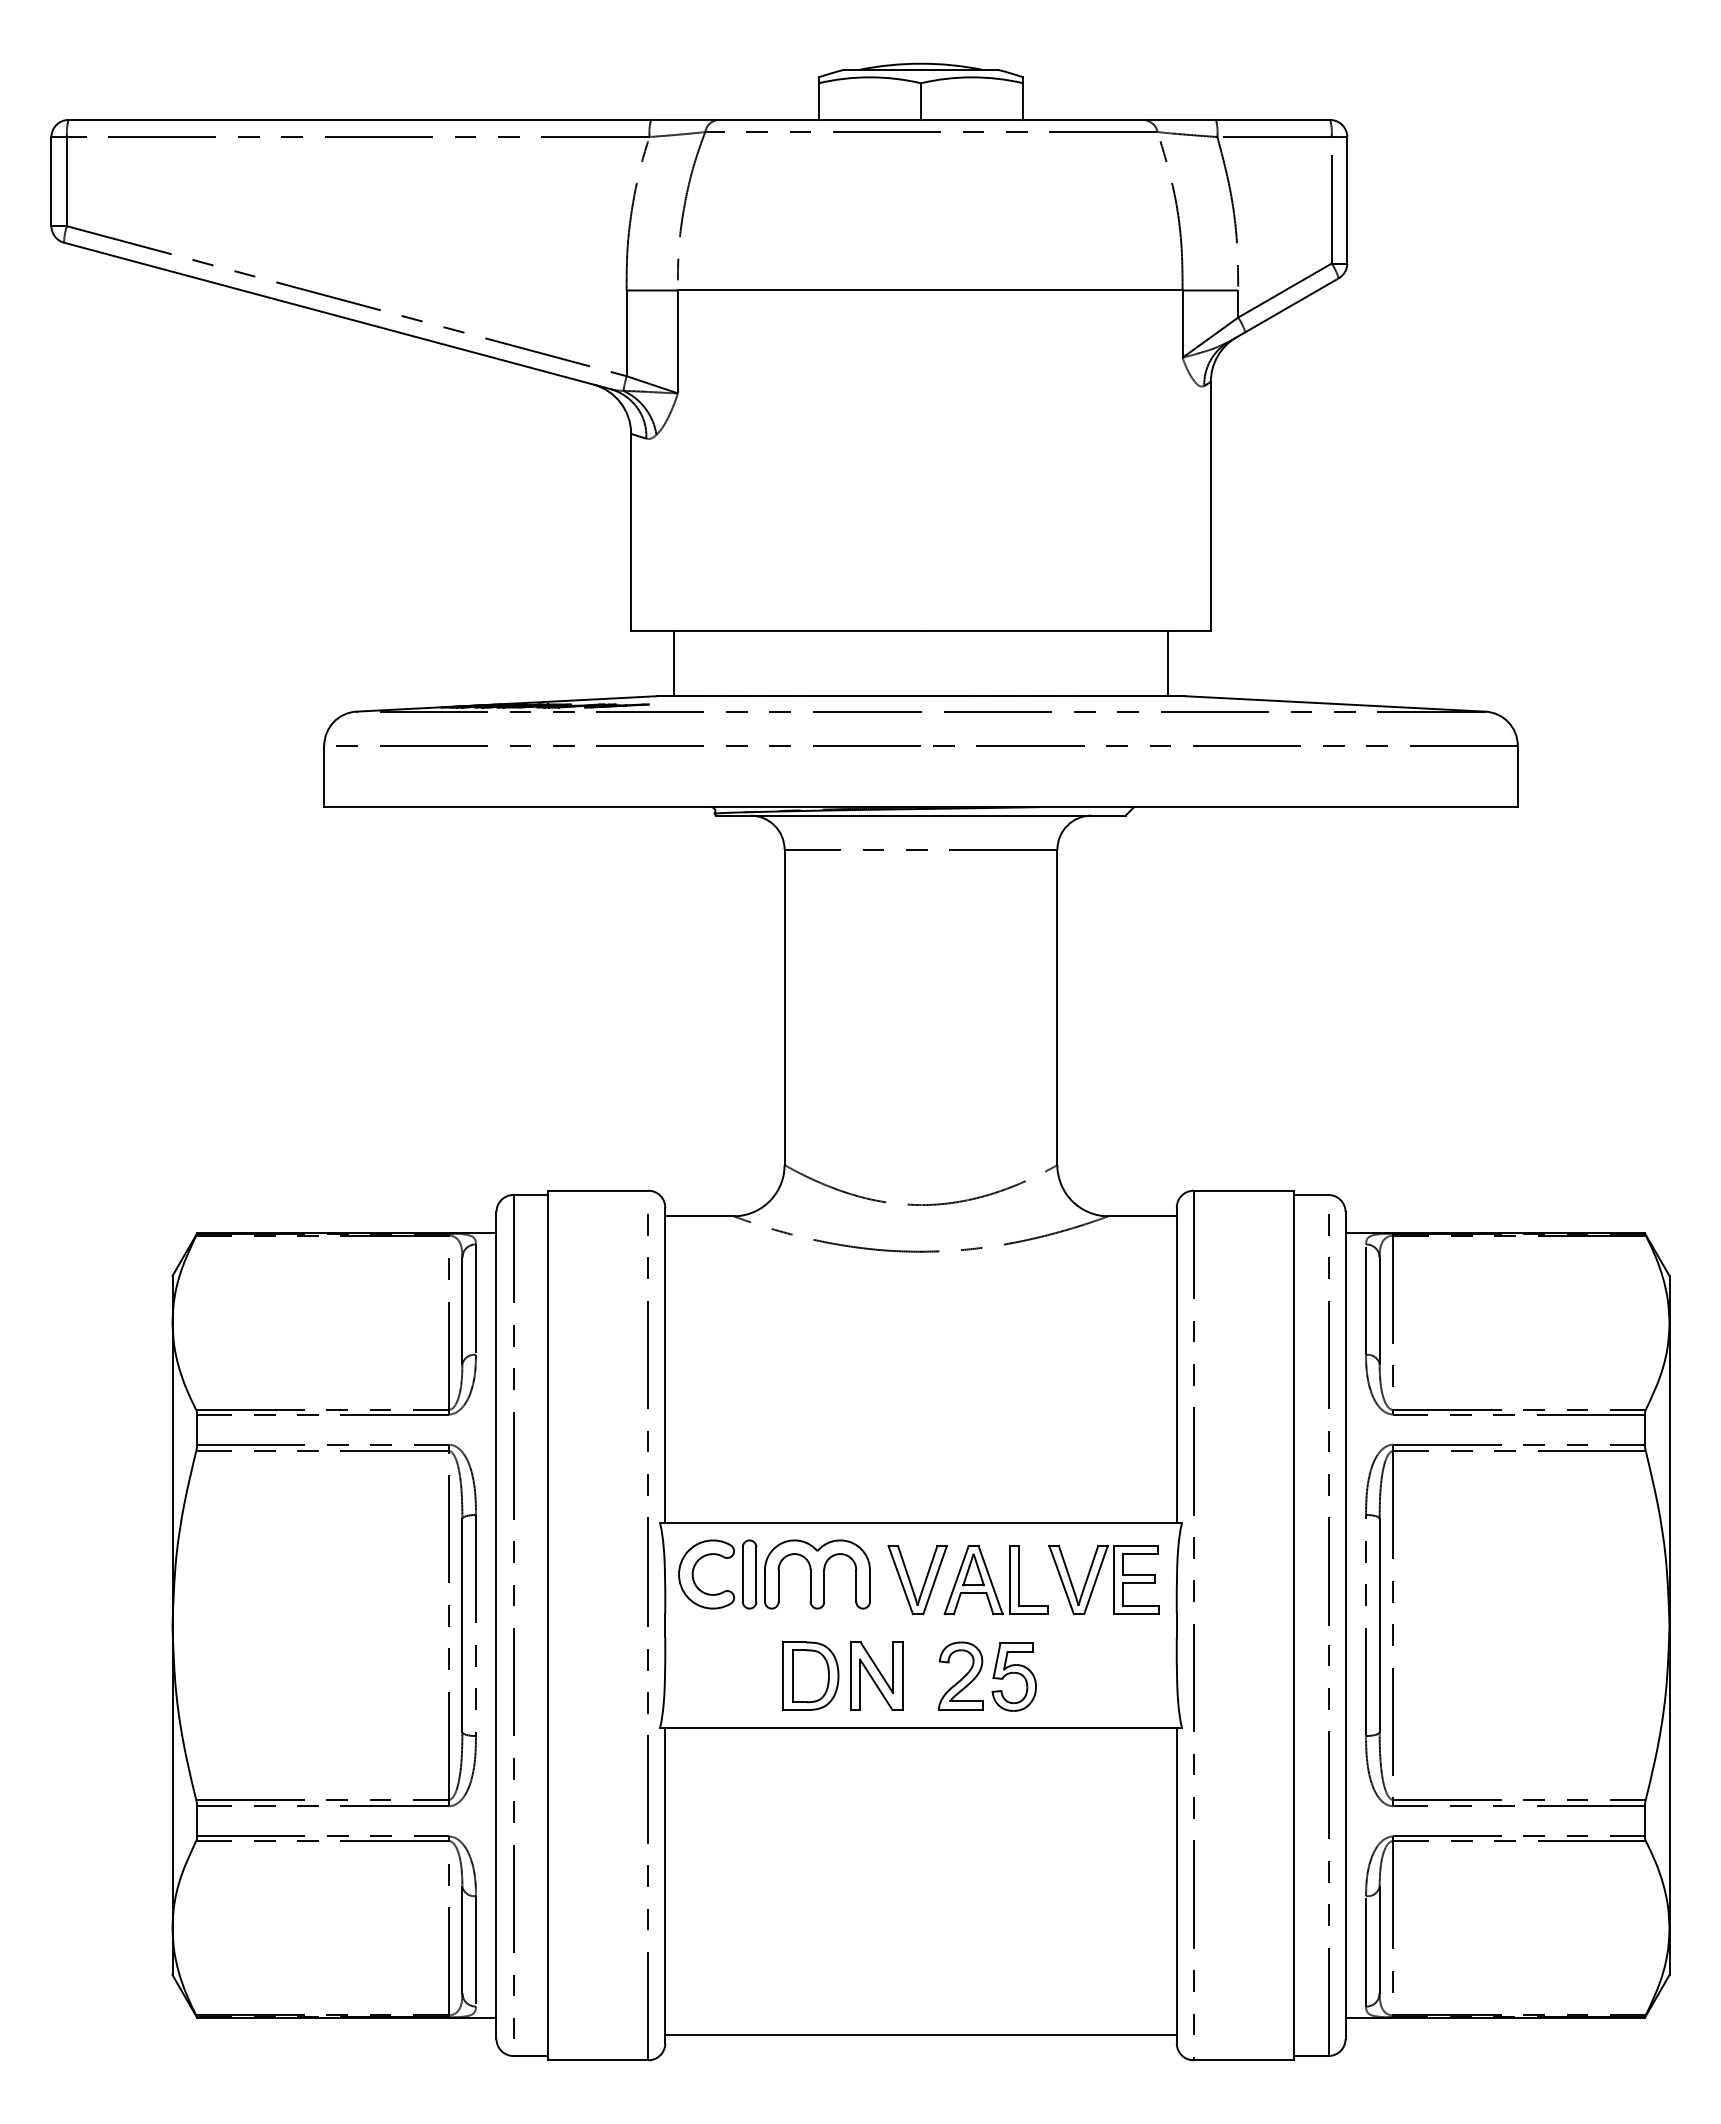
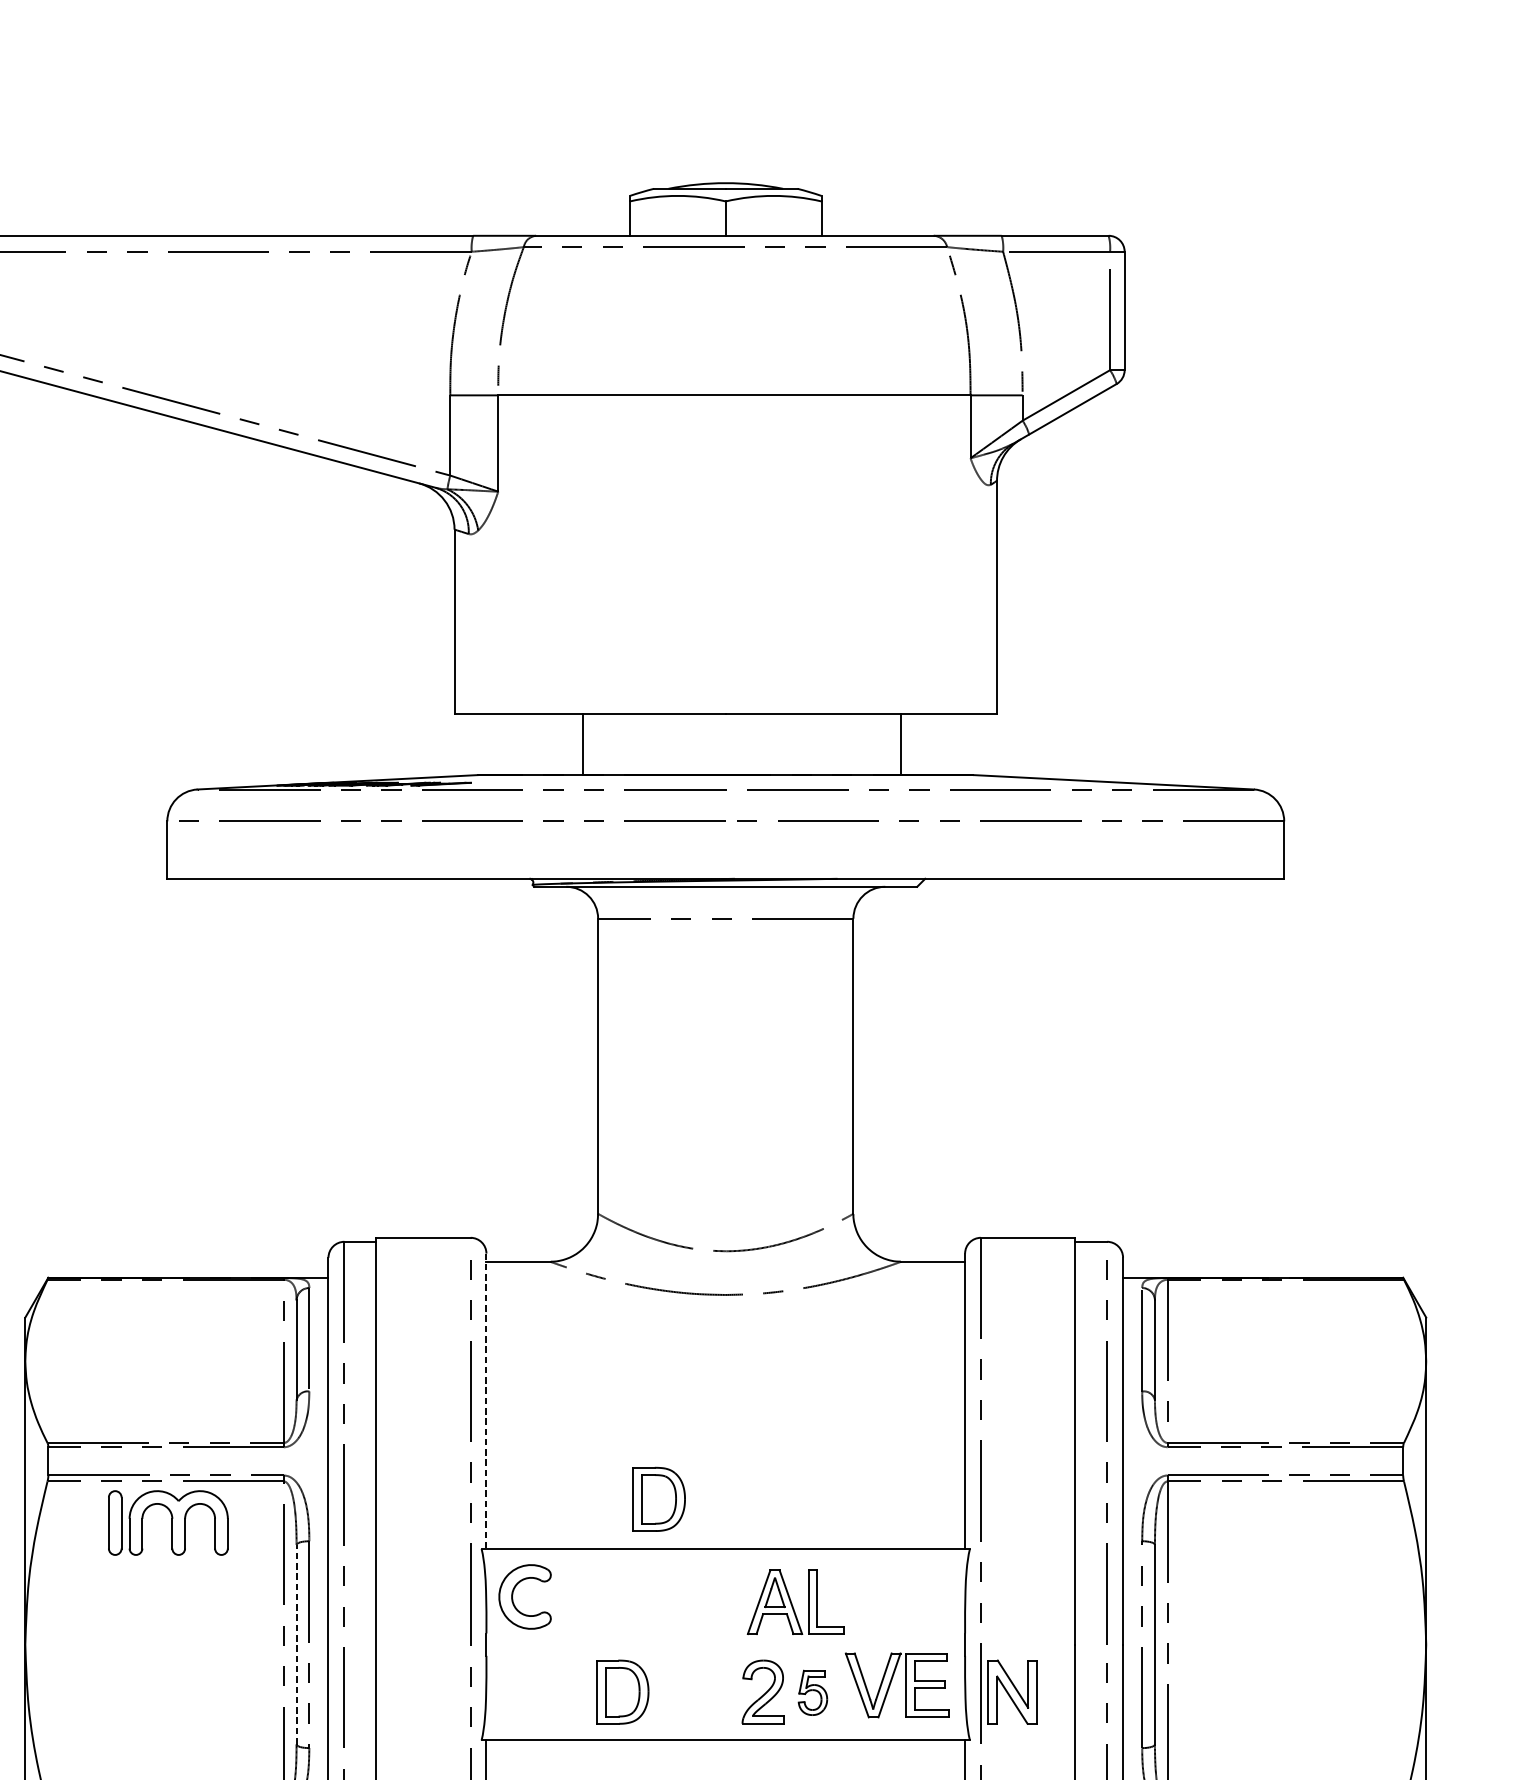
line: (673, 663) -> (583, 744), moved
line: (1168, 663) -> (901, 744), moved
line: (665, 1365) -> (486, 1401), solid -> dashed
part: (849, 1469) -> (658, 1498), added
part: (806, 1574) -> (168, 1523), moved
part: (1097, 1579) -> (890, 1684), moved
part: (911, 1582) -> (716, 1604), removed
line: (462, 1625) -> (296, 1644), solid -> dashed
part: (876, 1676) -> (1012, 1692), moved
part: (1013, 1676) -> (812, 1692), size x0.7

